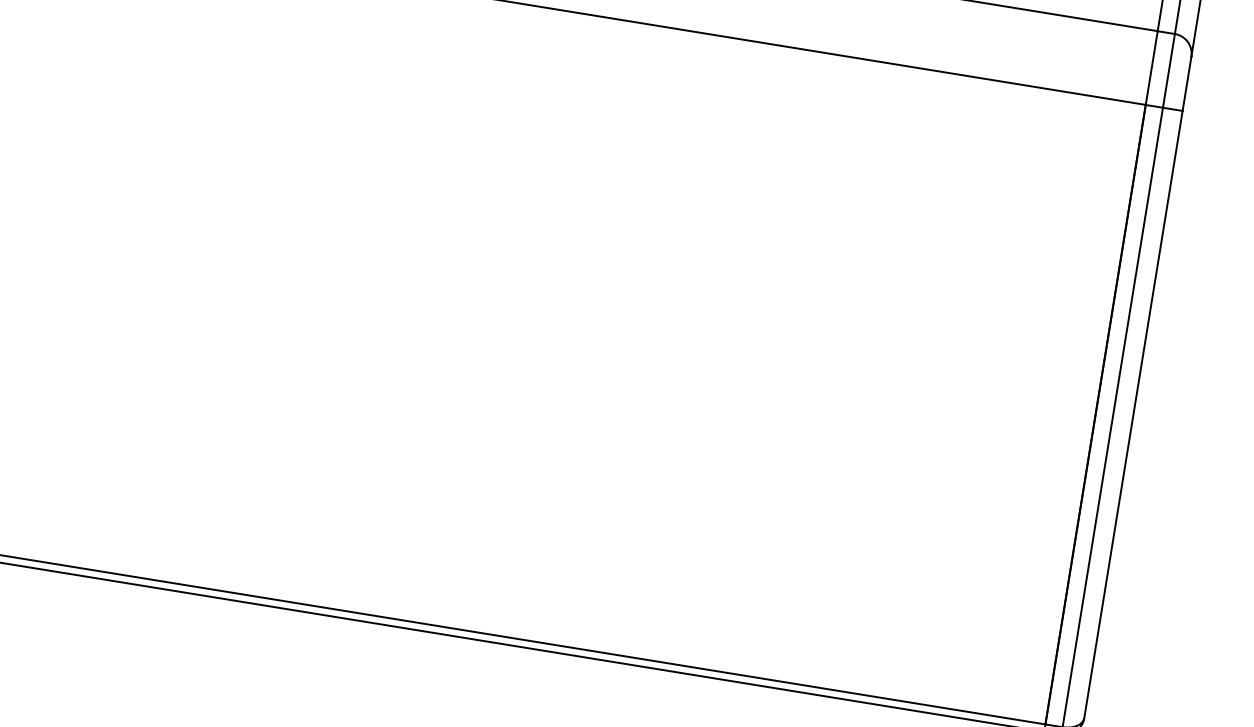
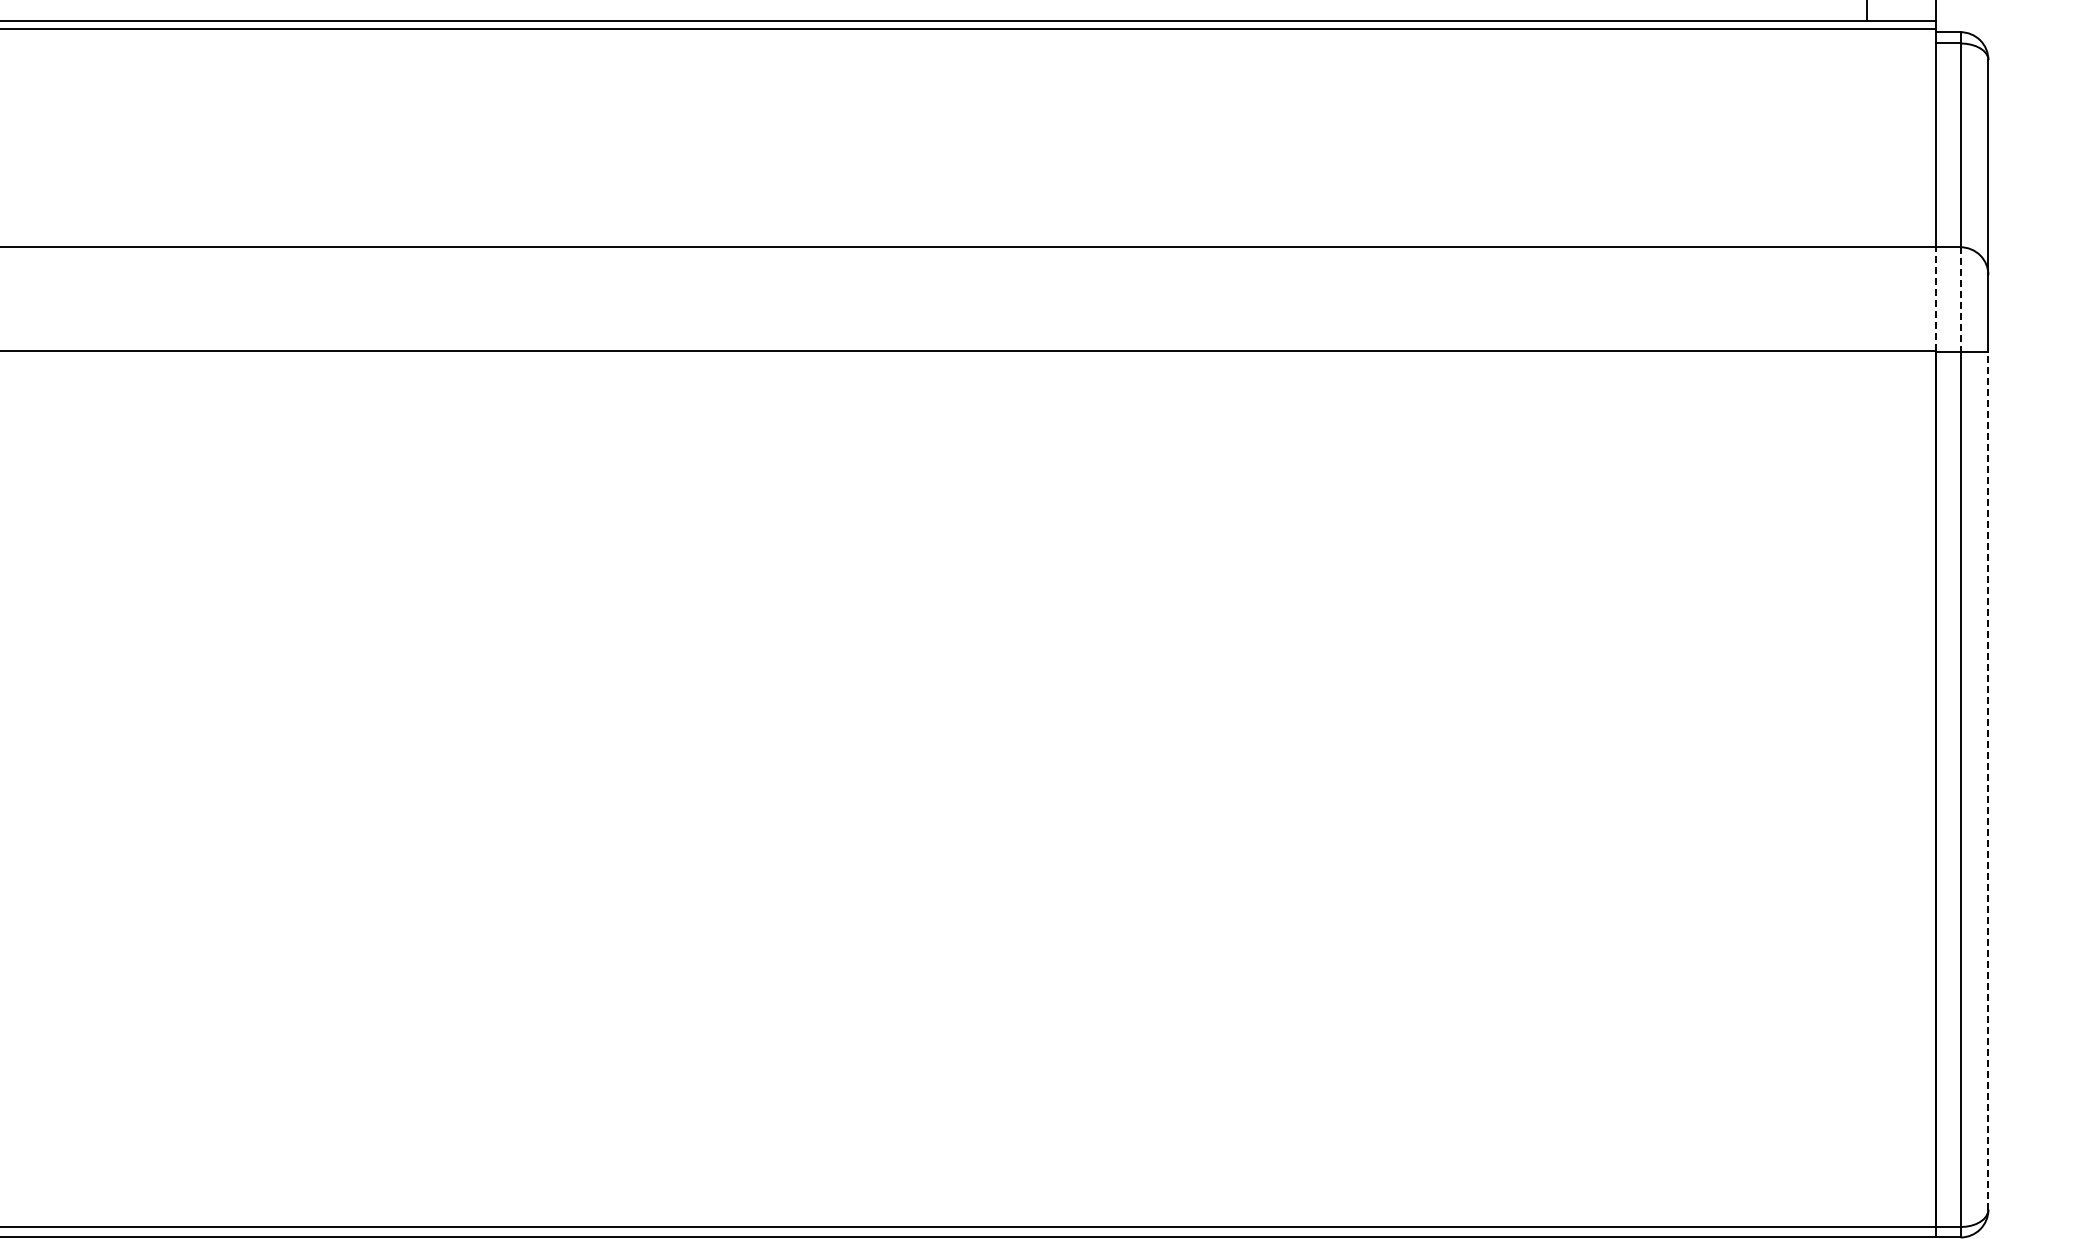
line: (1151, 67) -> (1936, 298), solid -> dashed
line: (1168, 70) -> (1960, 299), solid -> dashed
line: (1133, 414) -> (1988, 780), solid -> dashed

